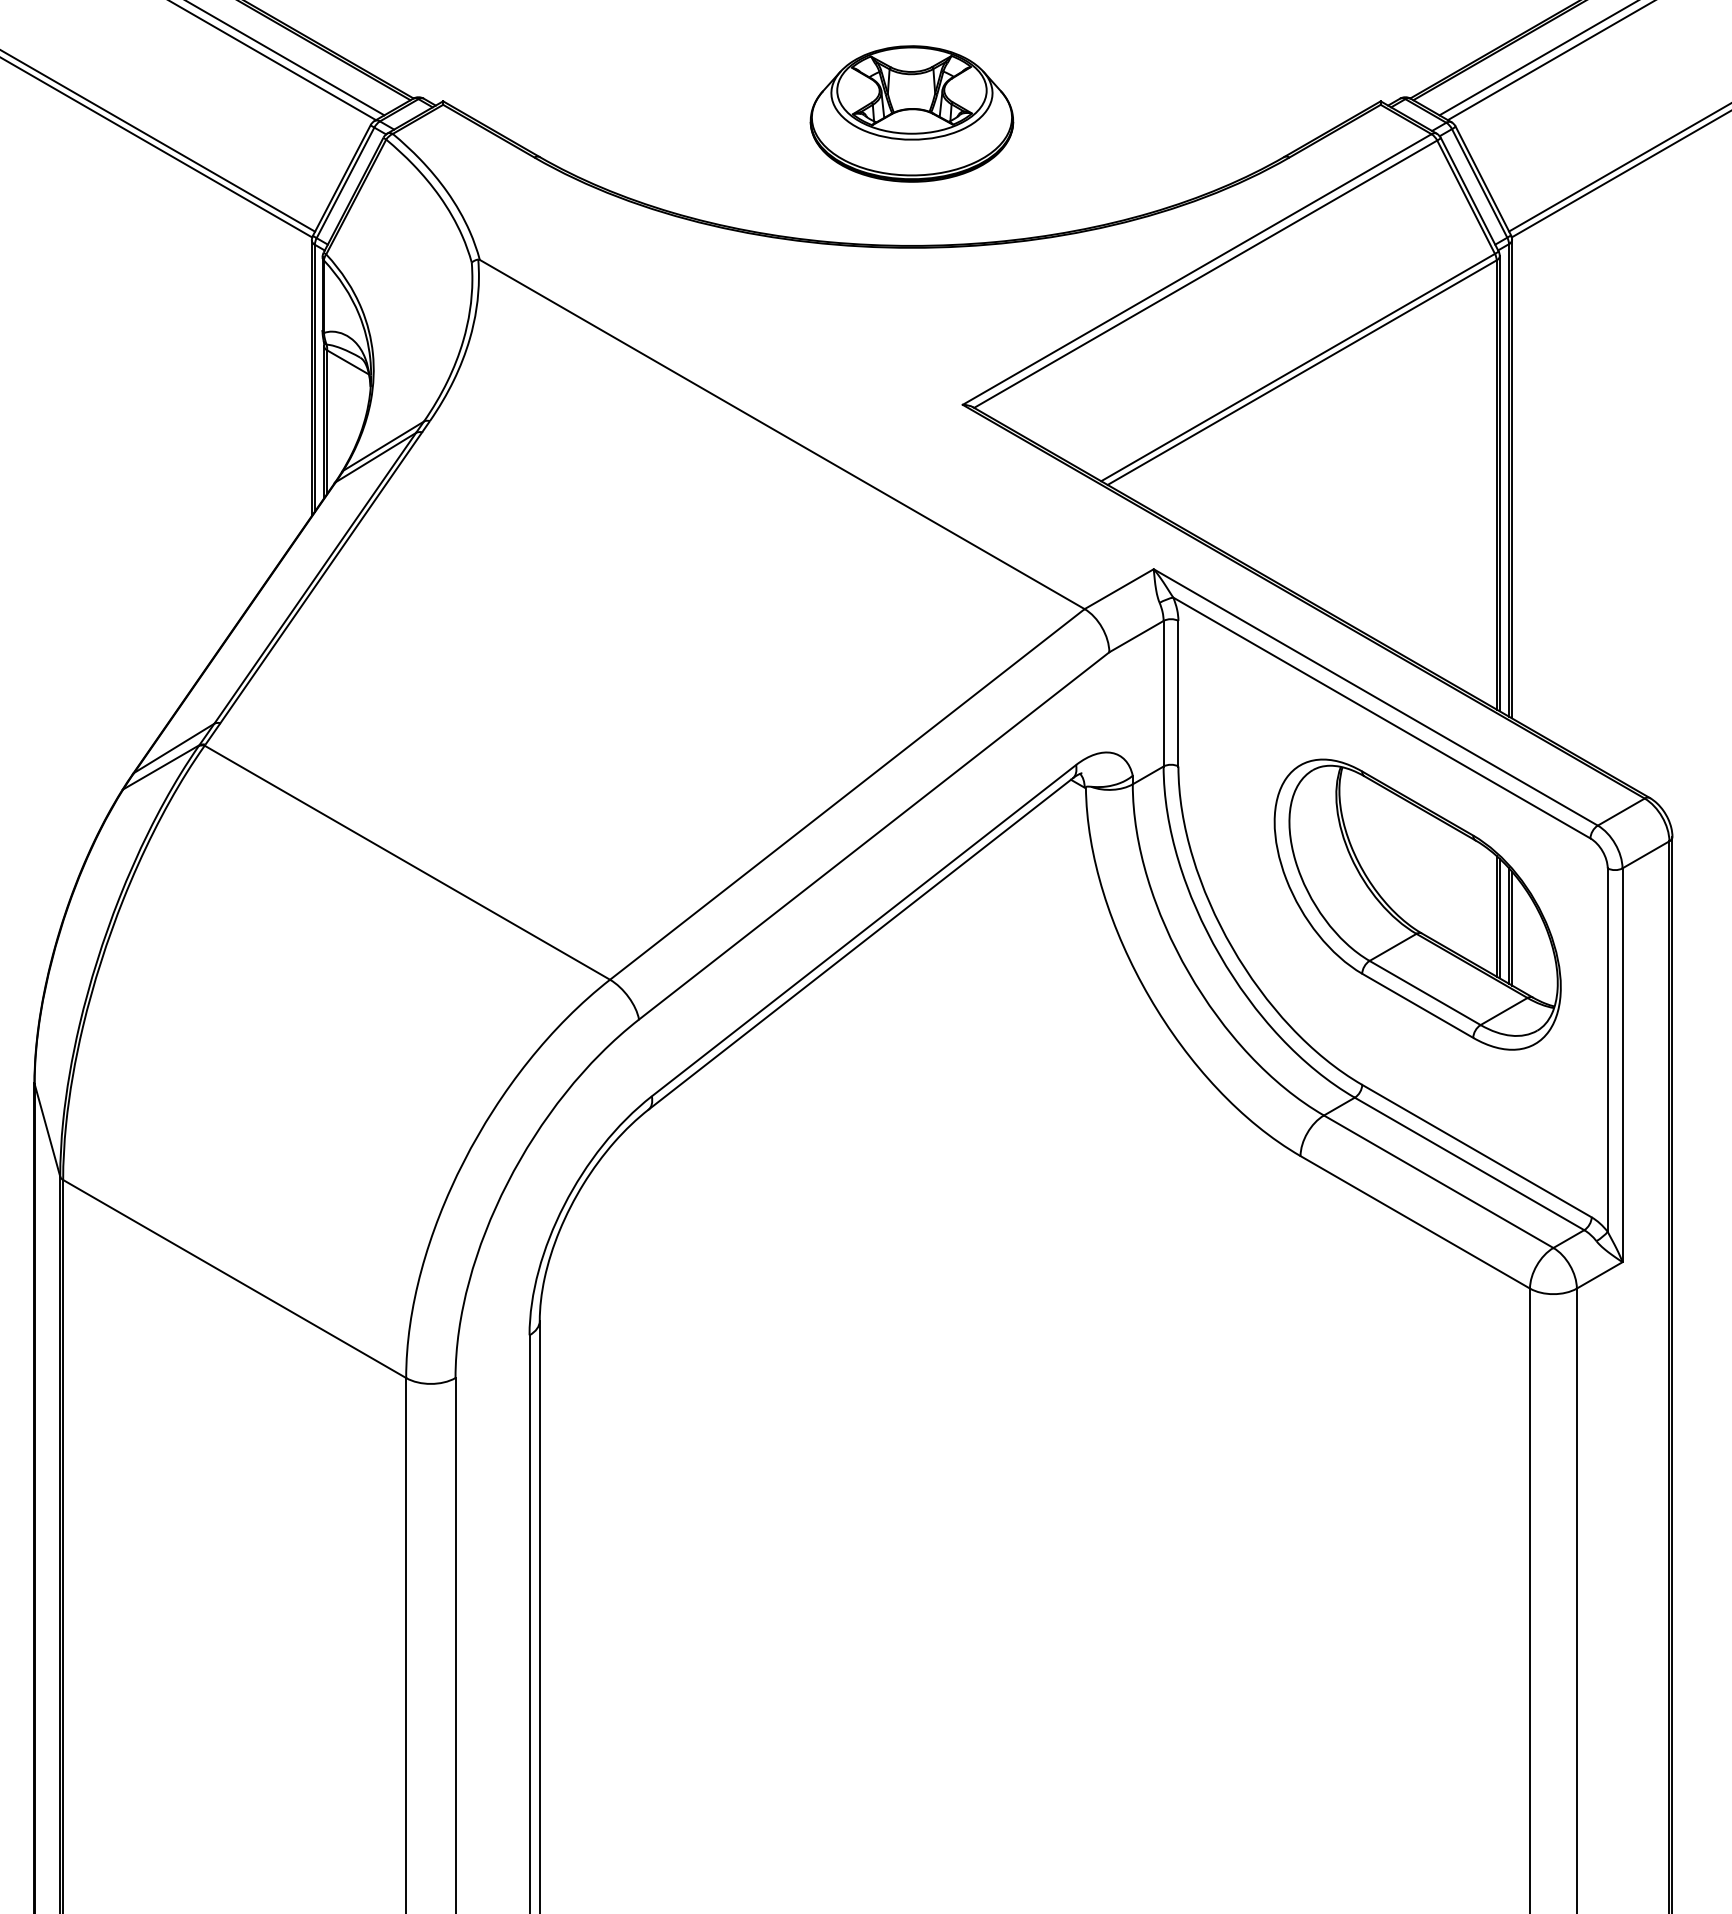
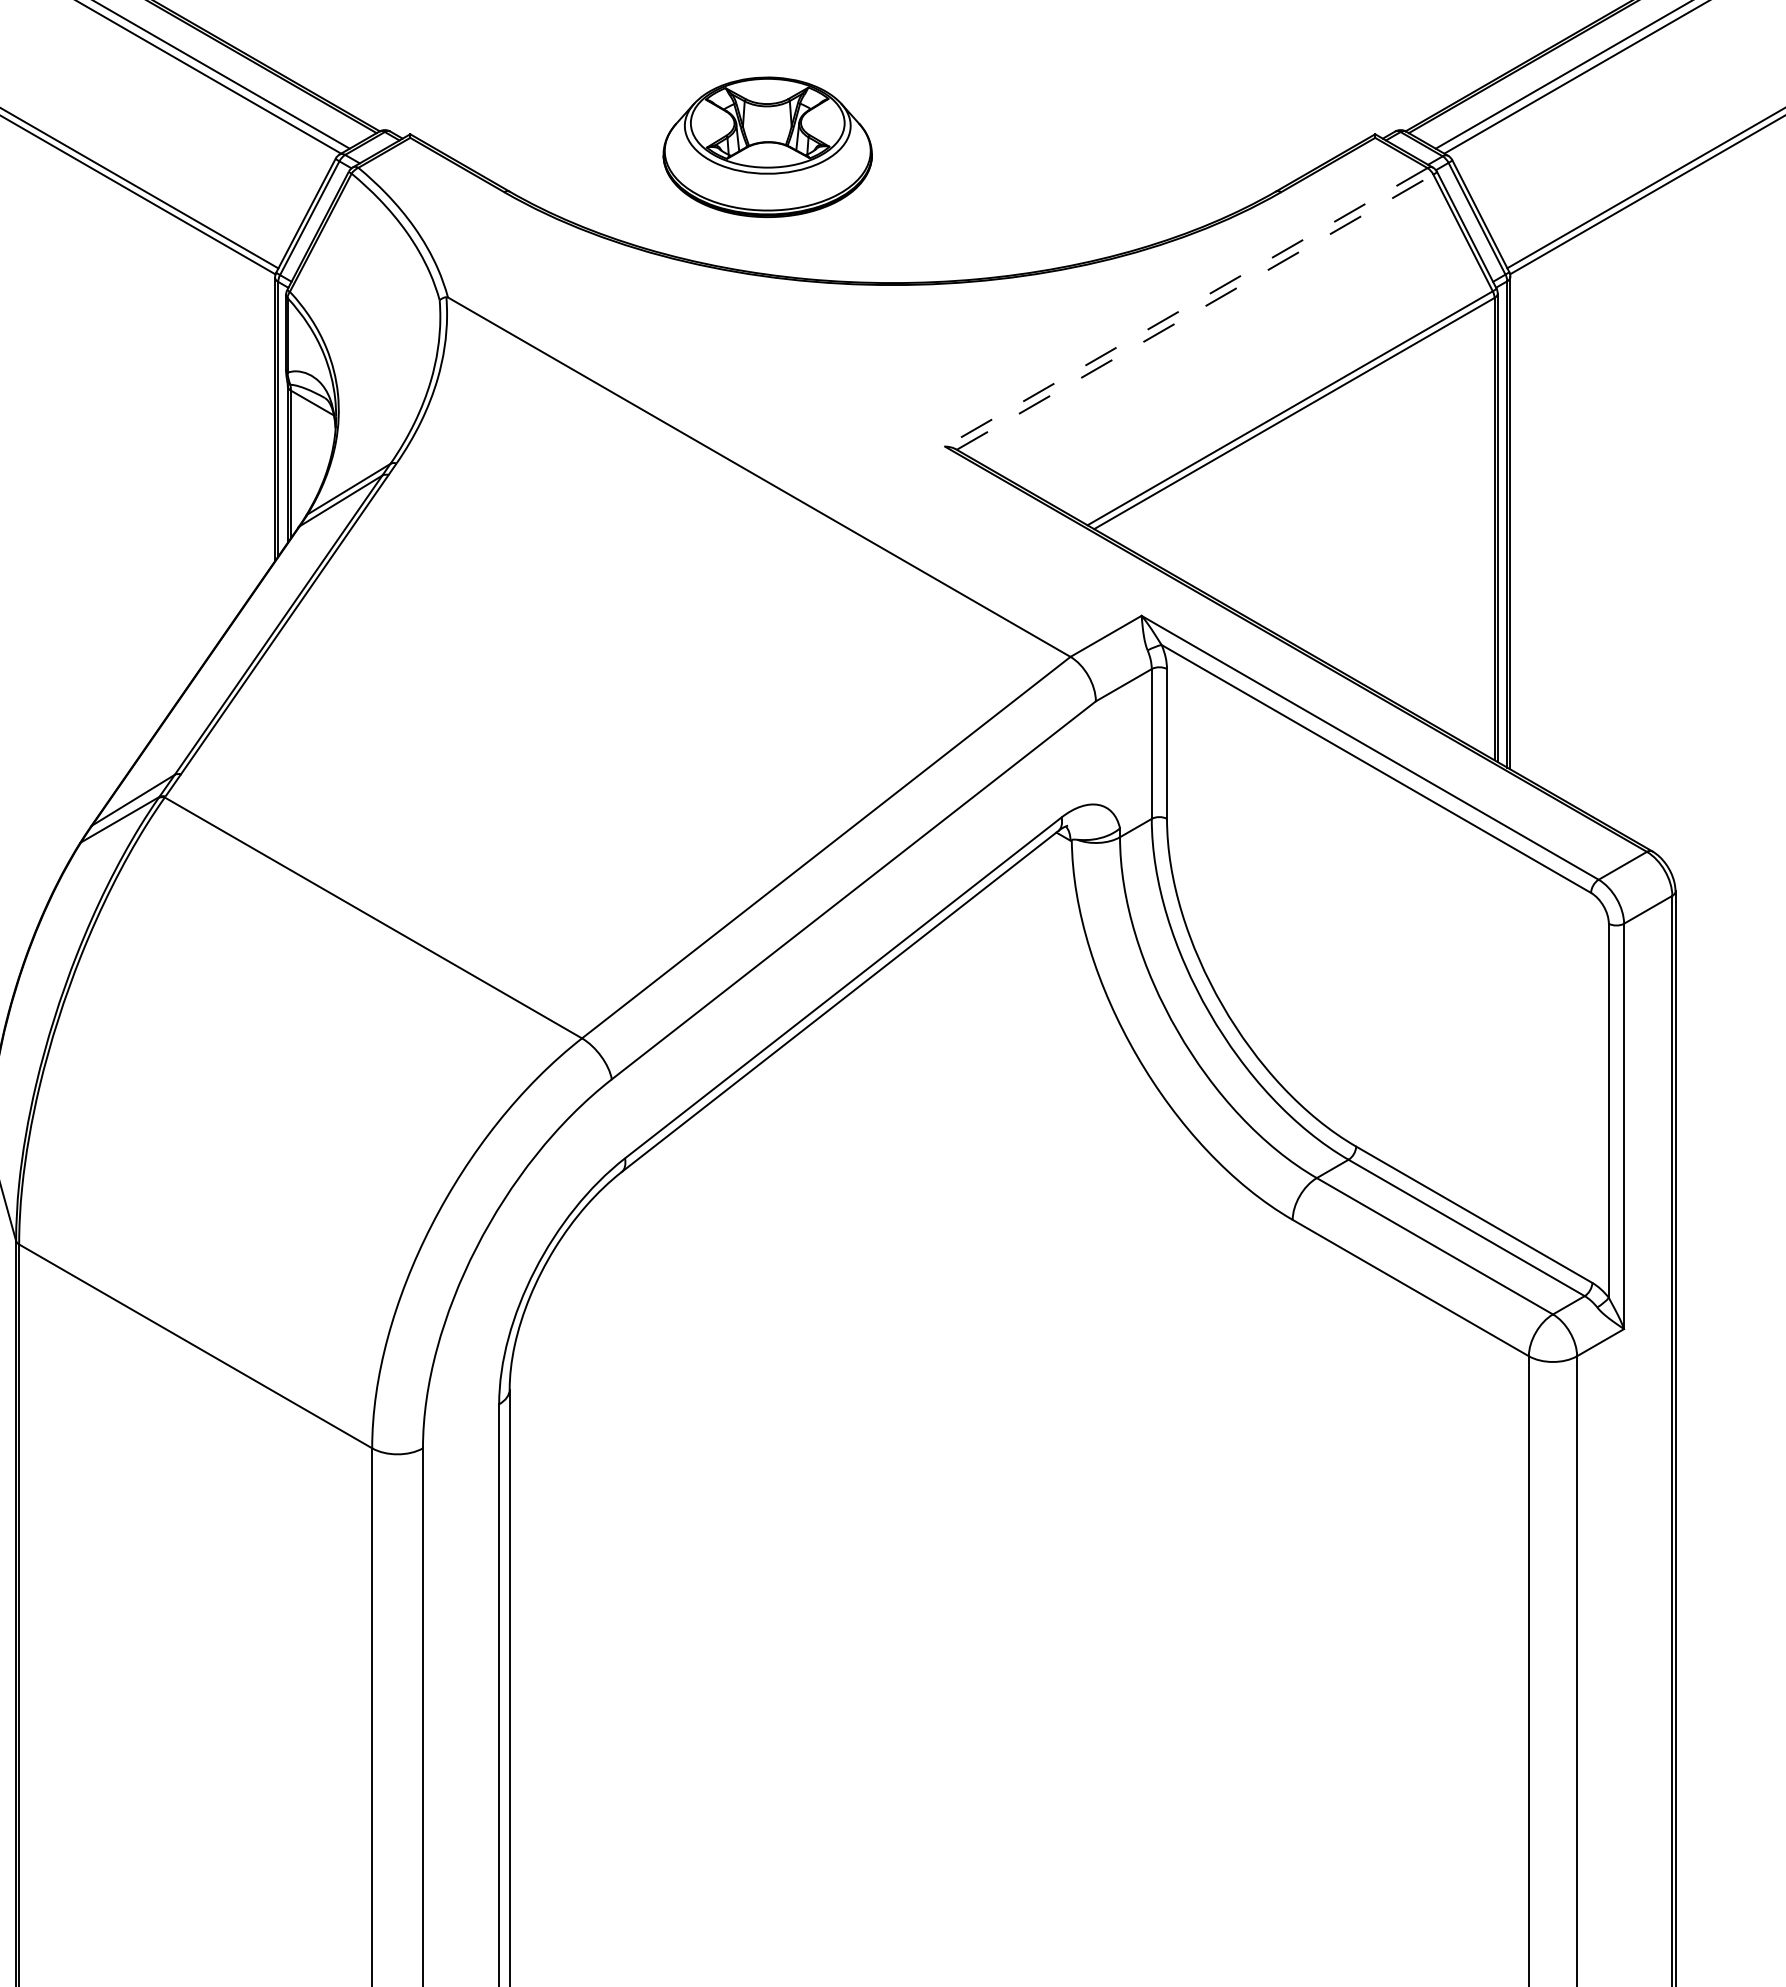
part: (911, 113) -> (767, 146), moved
line: (1197, 269) -> (1186, 307), solid -> dashed
line: (1206, 273) -> (1195, 311), solid -> dashed
part: (1417, 904) -> (1413, 960), removed

